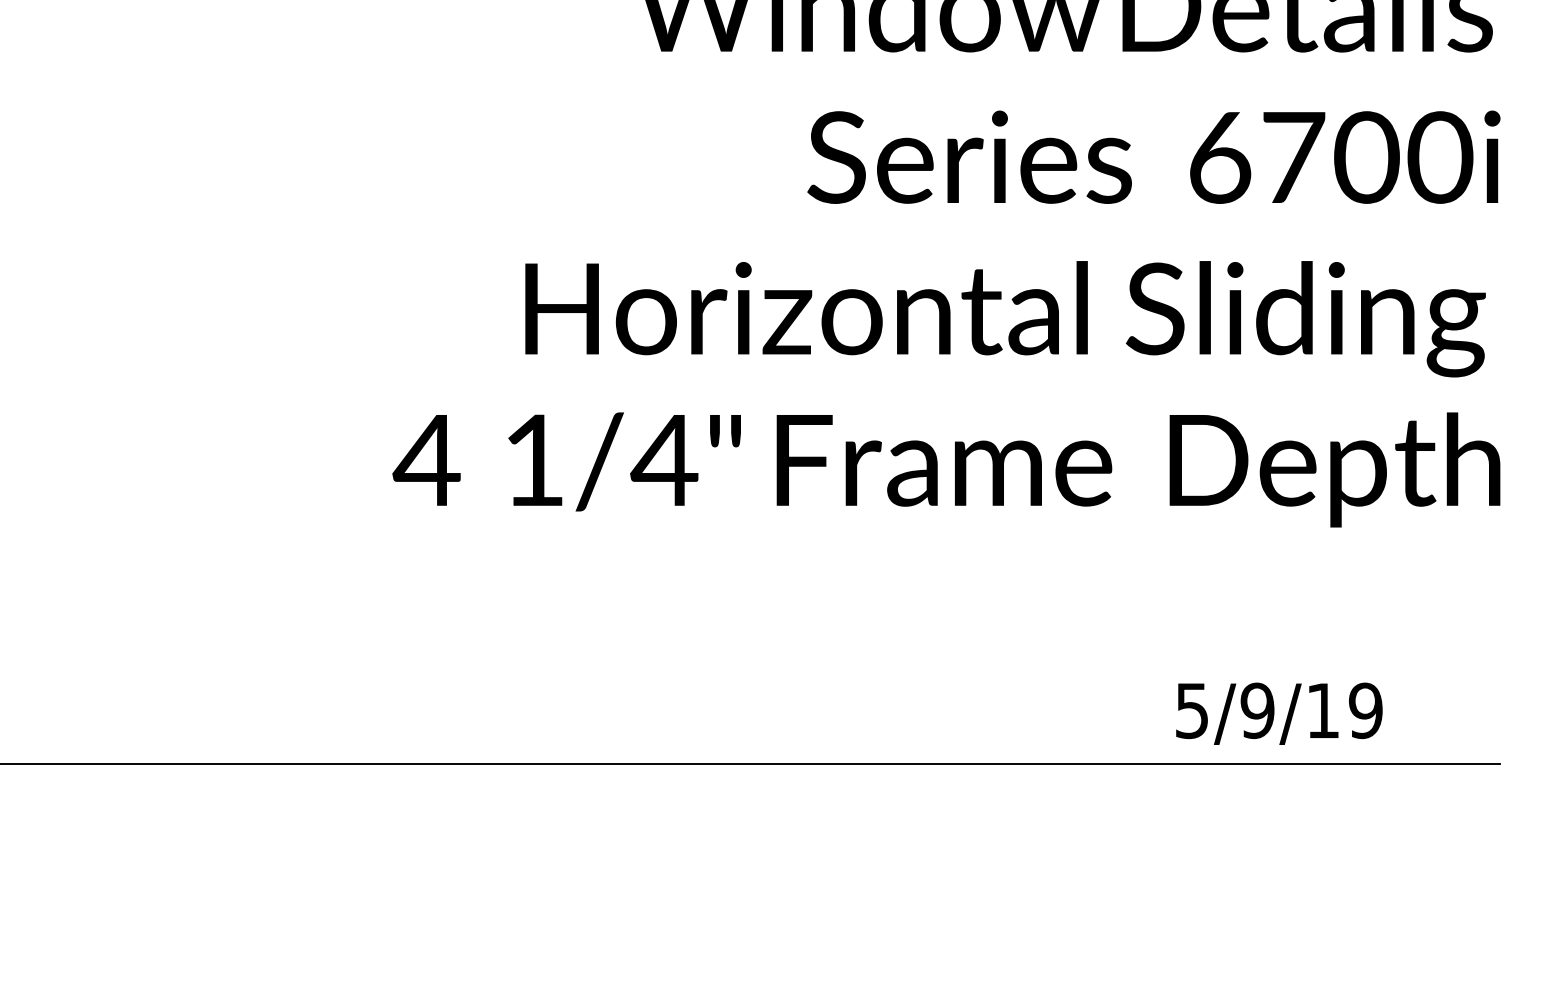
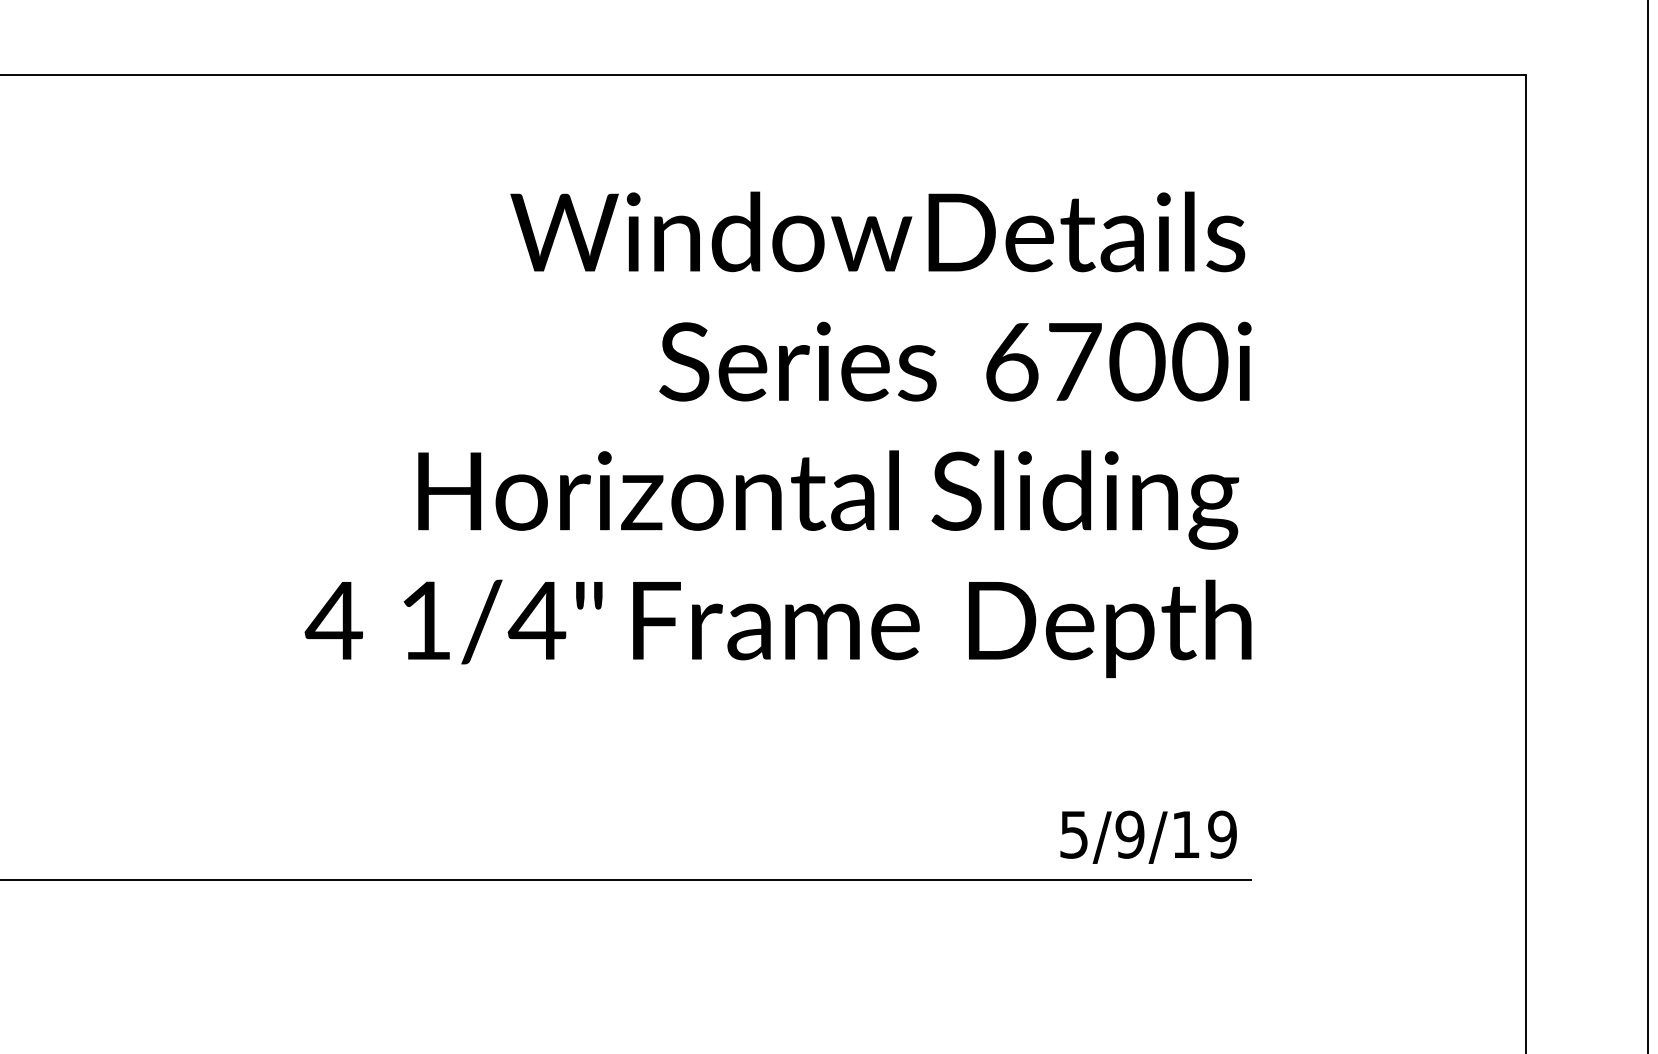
text: (1279, 712) -> (1148, 836), moved

